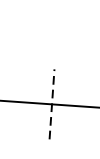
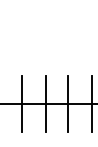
line: (24, 101) -> (45, 103), added
line: (51, 103) -> (67, 103), dashed -> solid
line: (81, 105) -> (91, 103), added

